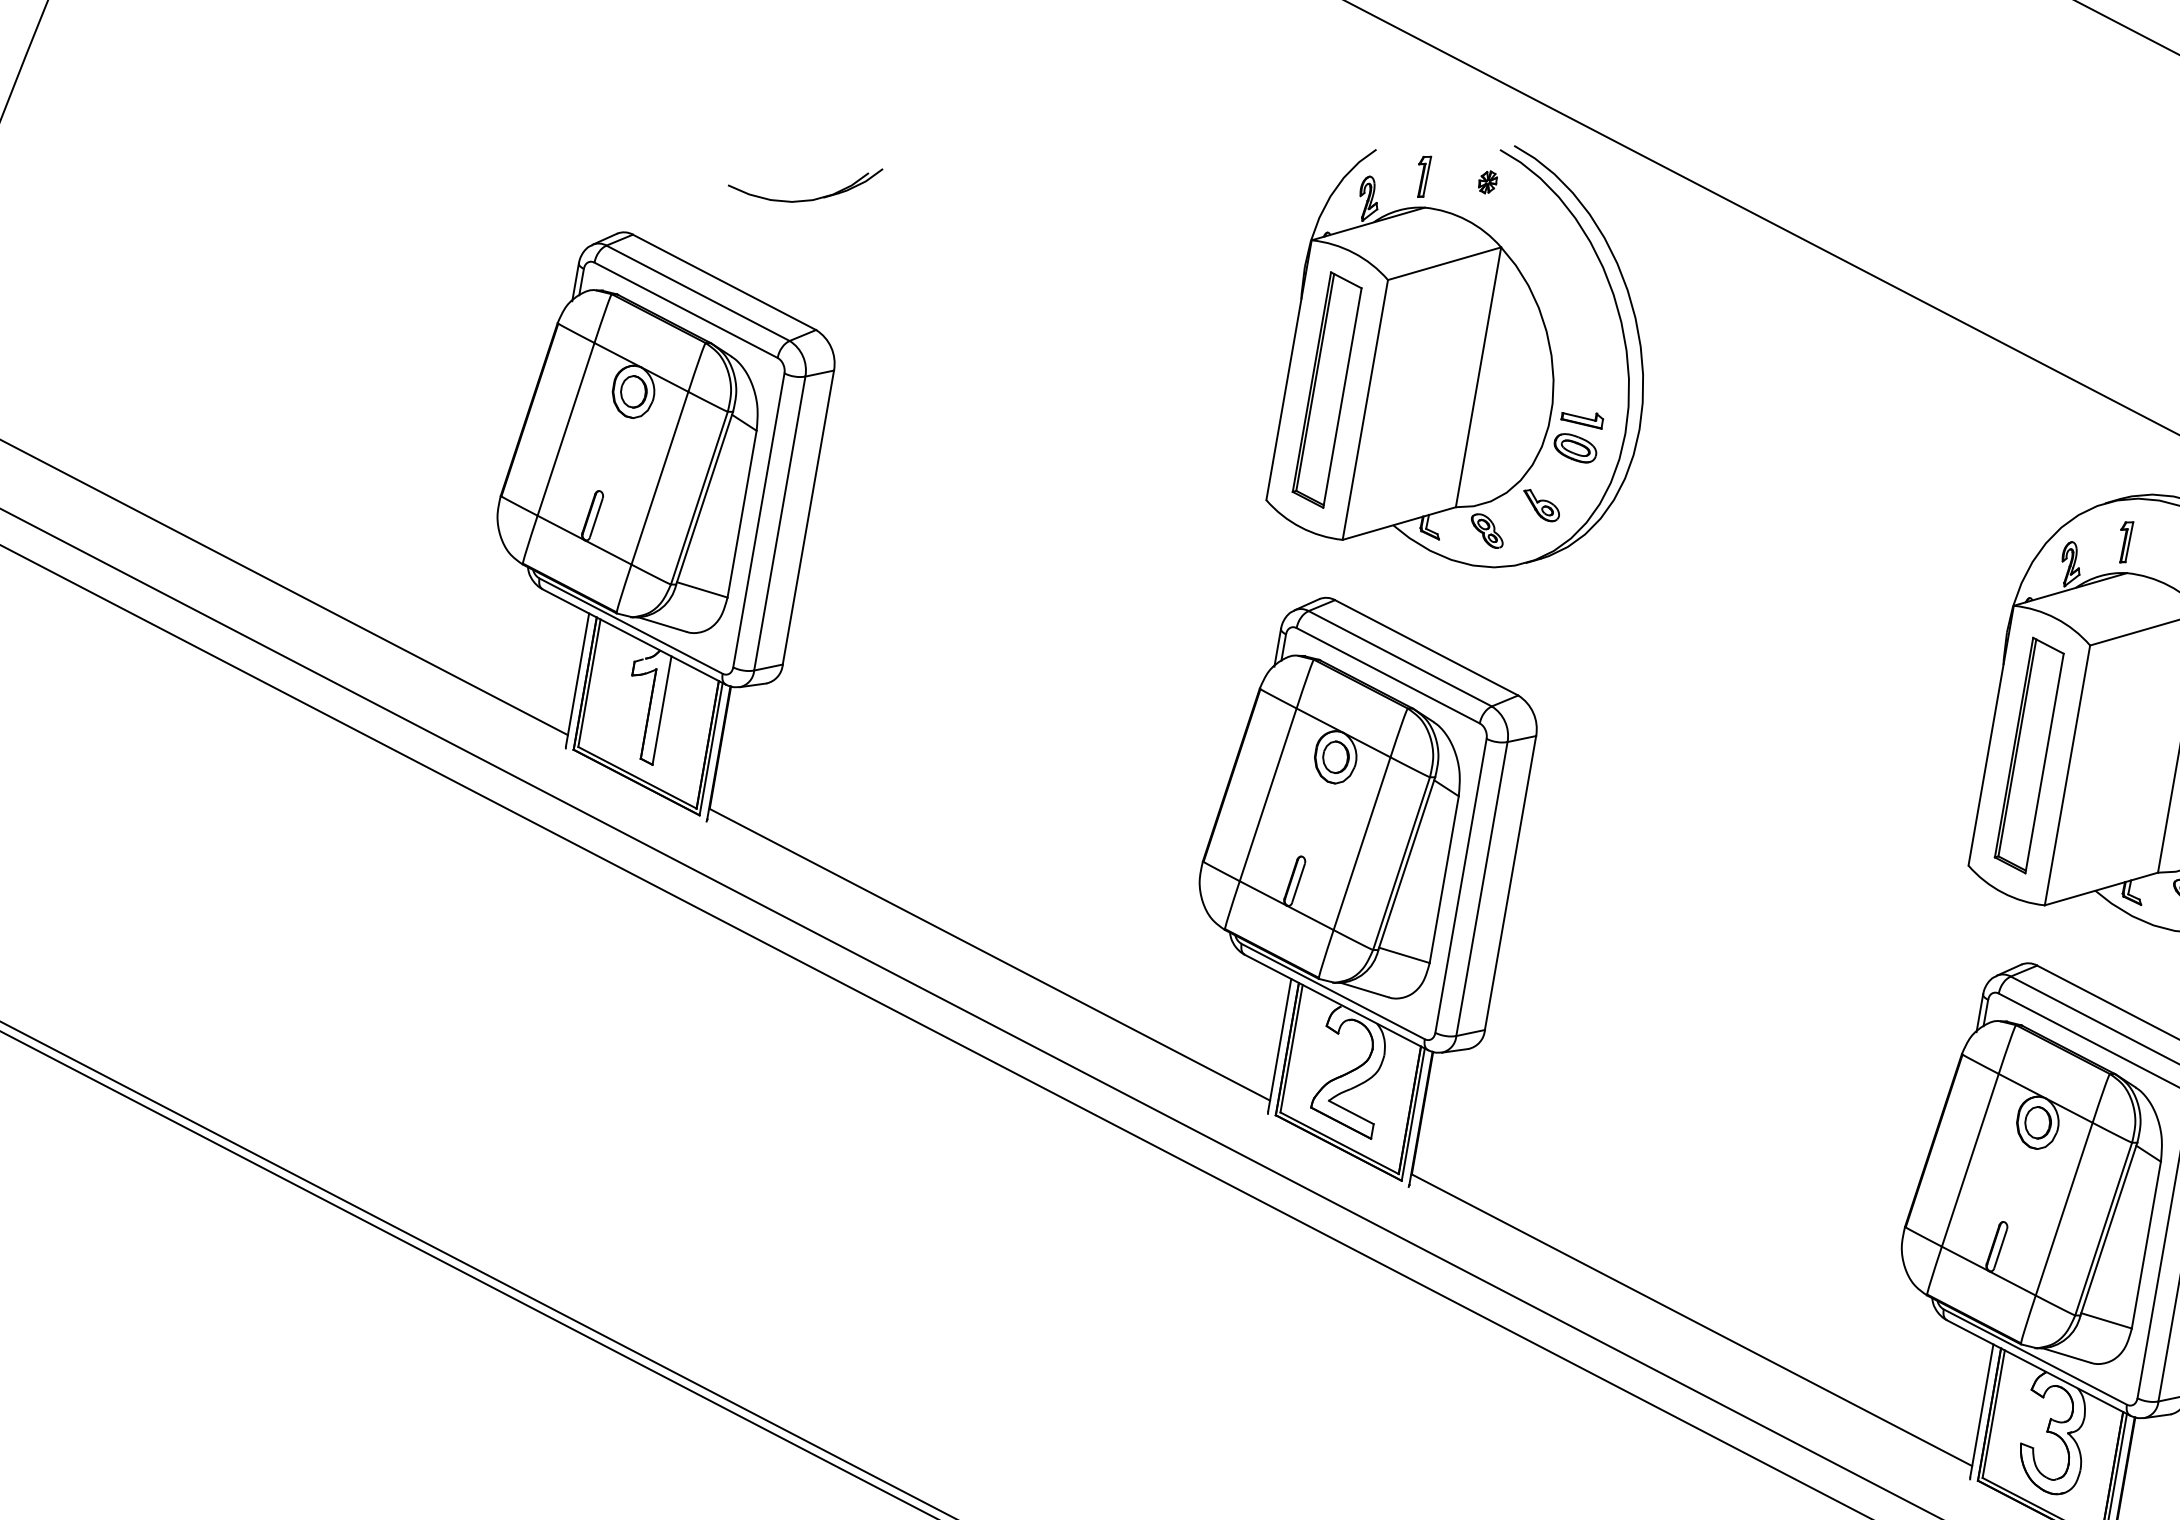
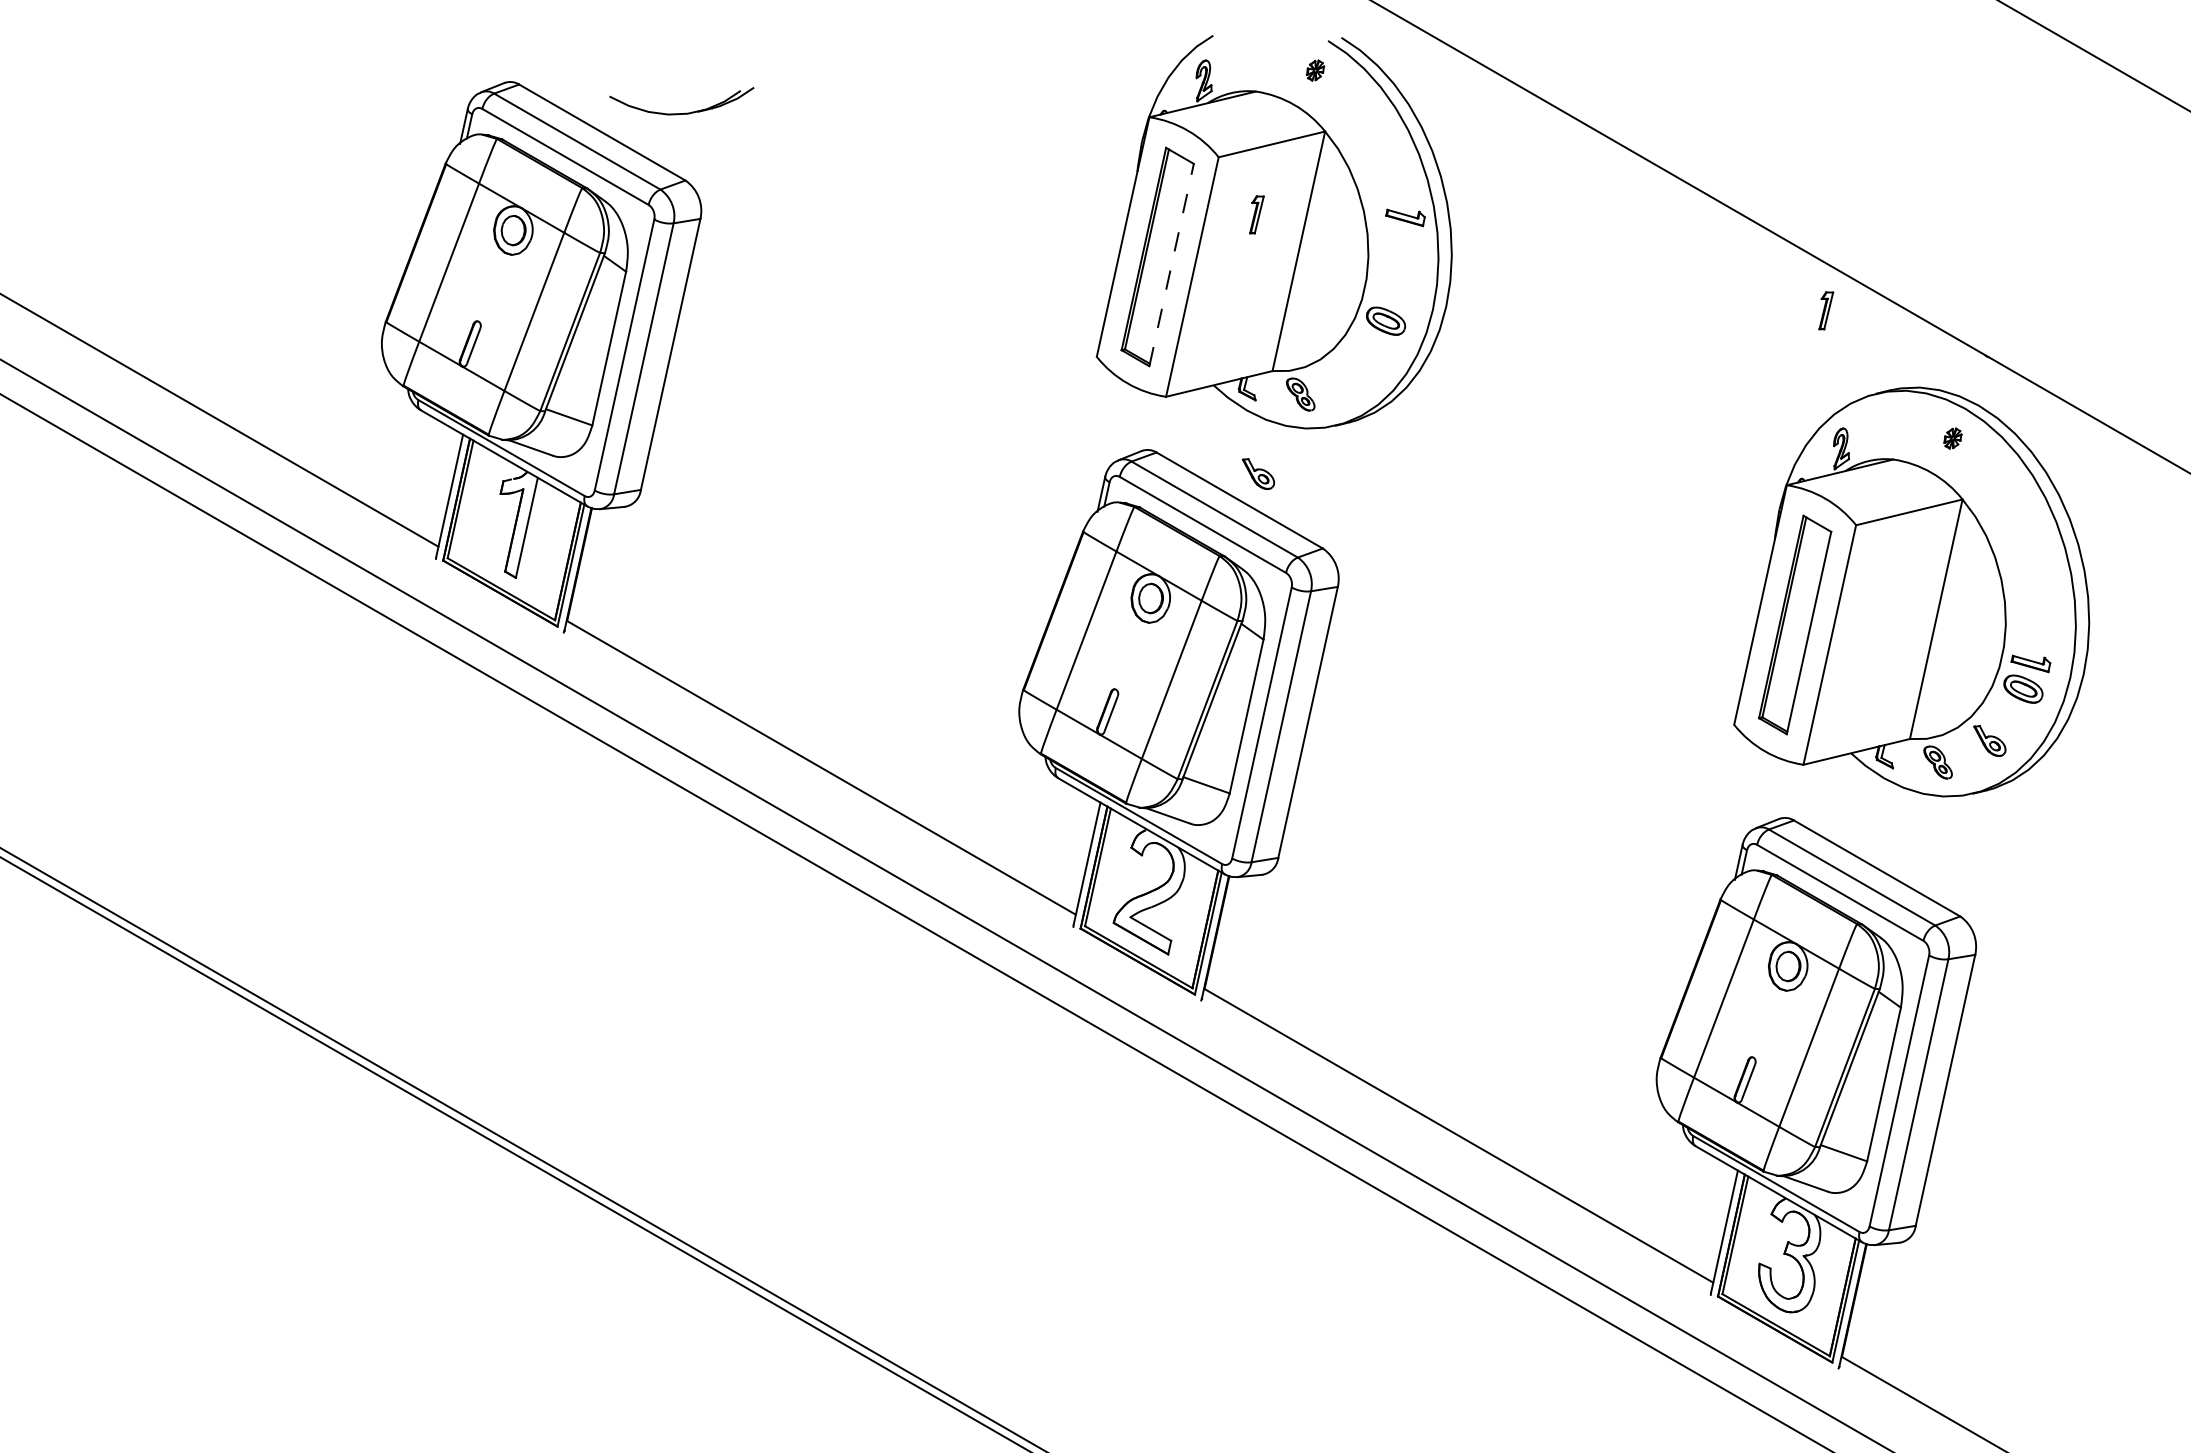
part: (1424, 176) -> (1256, 214), moved
part: (810, 198) -> (685, 112), moved
line: (1342, 398) -> (1171, 265), solid -> dashed
part: (1582, 420) -> (1405, 217), moved
part: (1540, 505) -> (1257, 473), moved
part: (2126, 541) -> (1826, 310), moved

